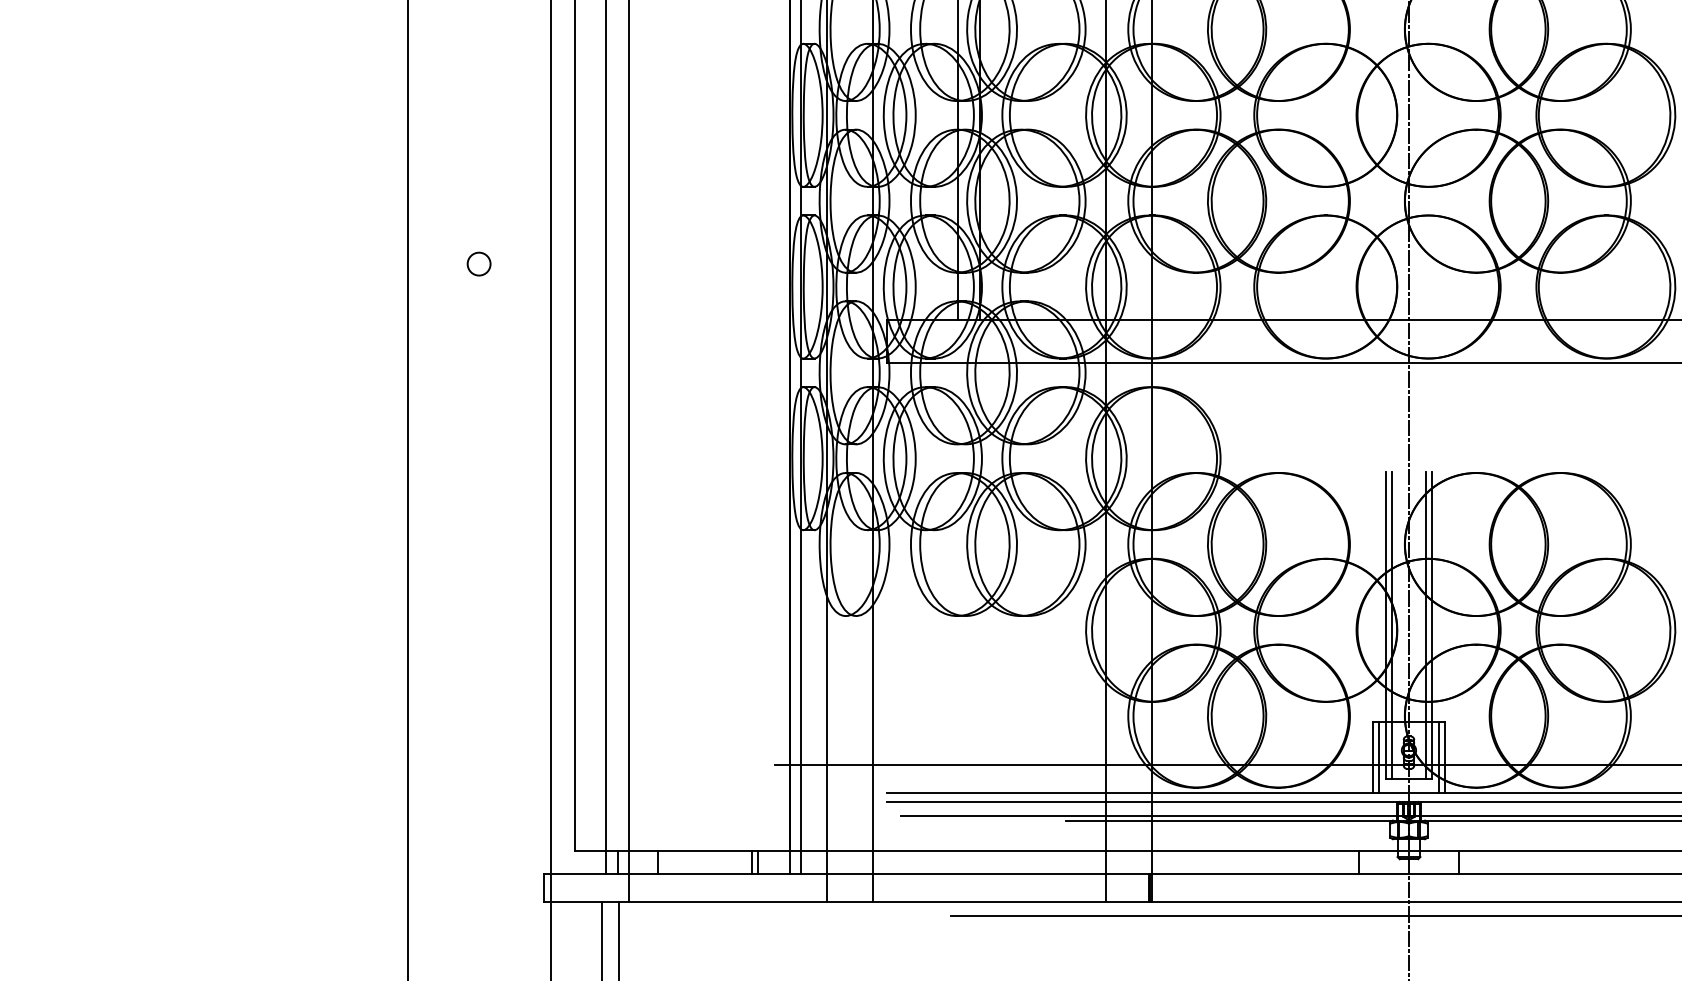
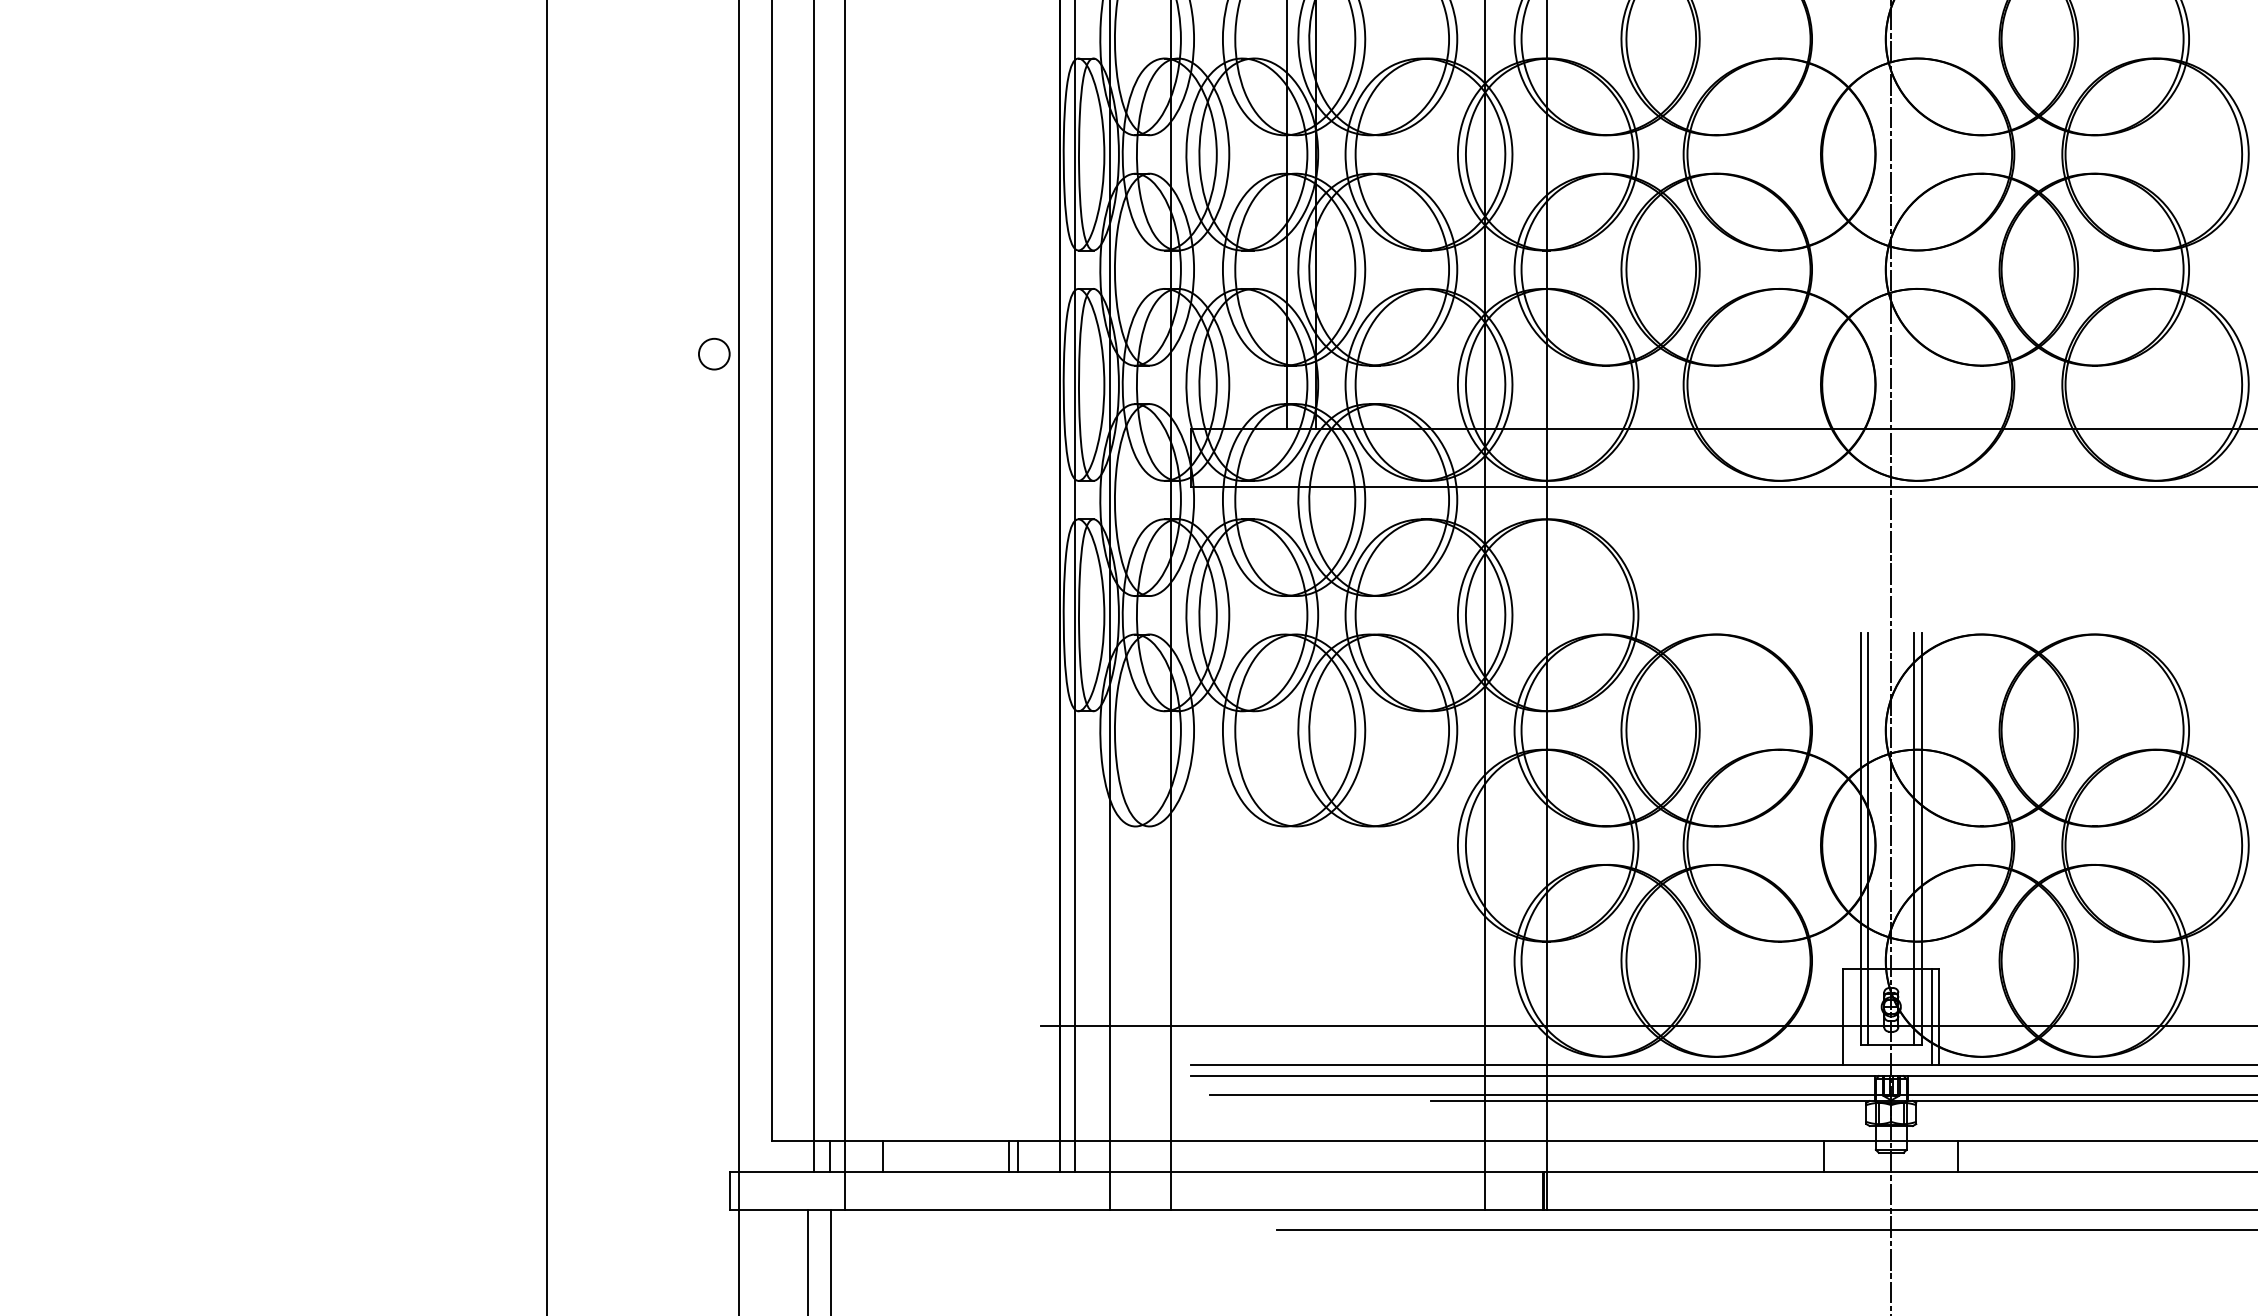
circle: (479, 263) -> (714, 353), moved
line: (1378, 757) -> (1850, 1016), removed

